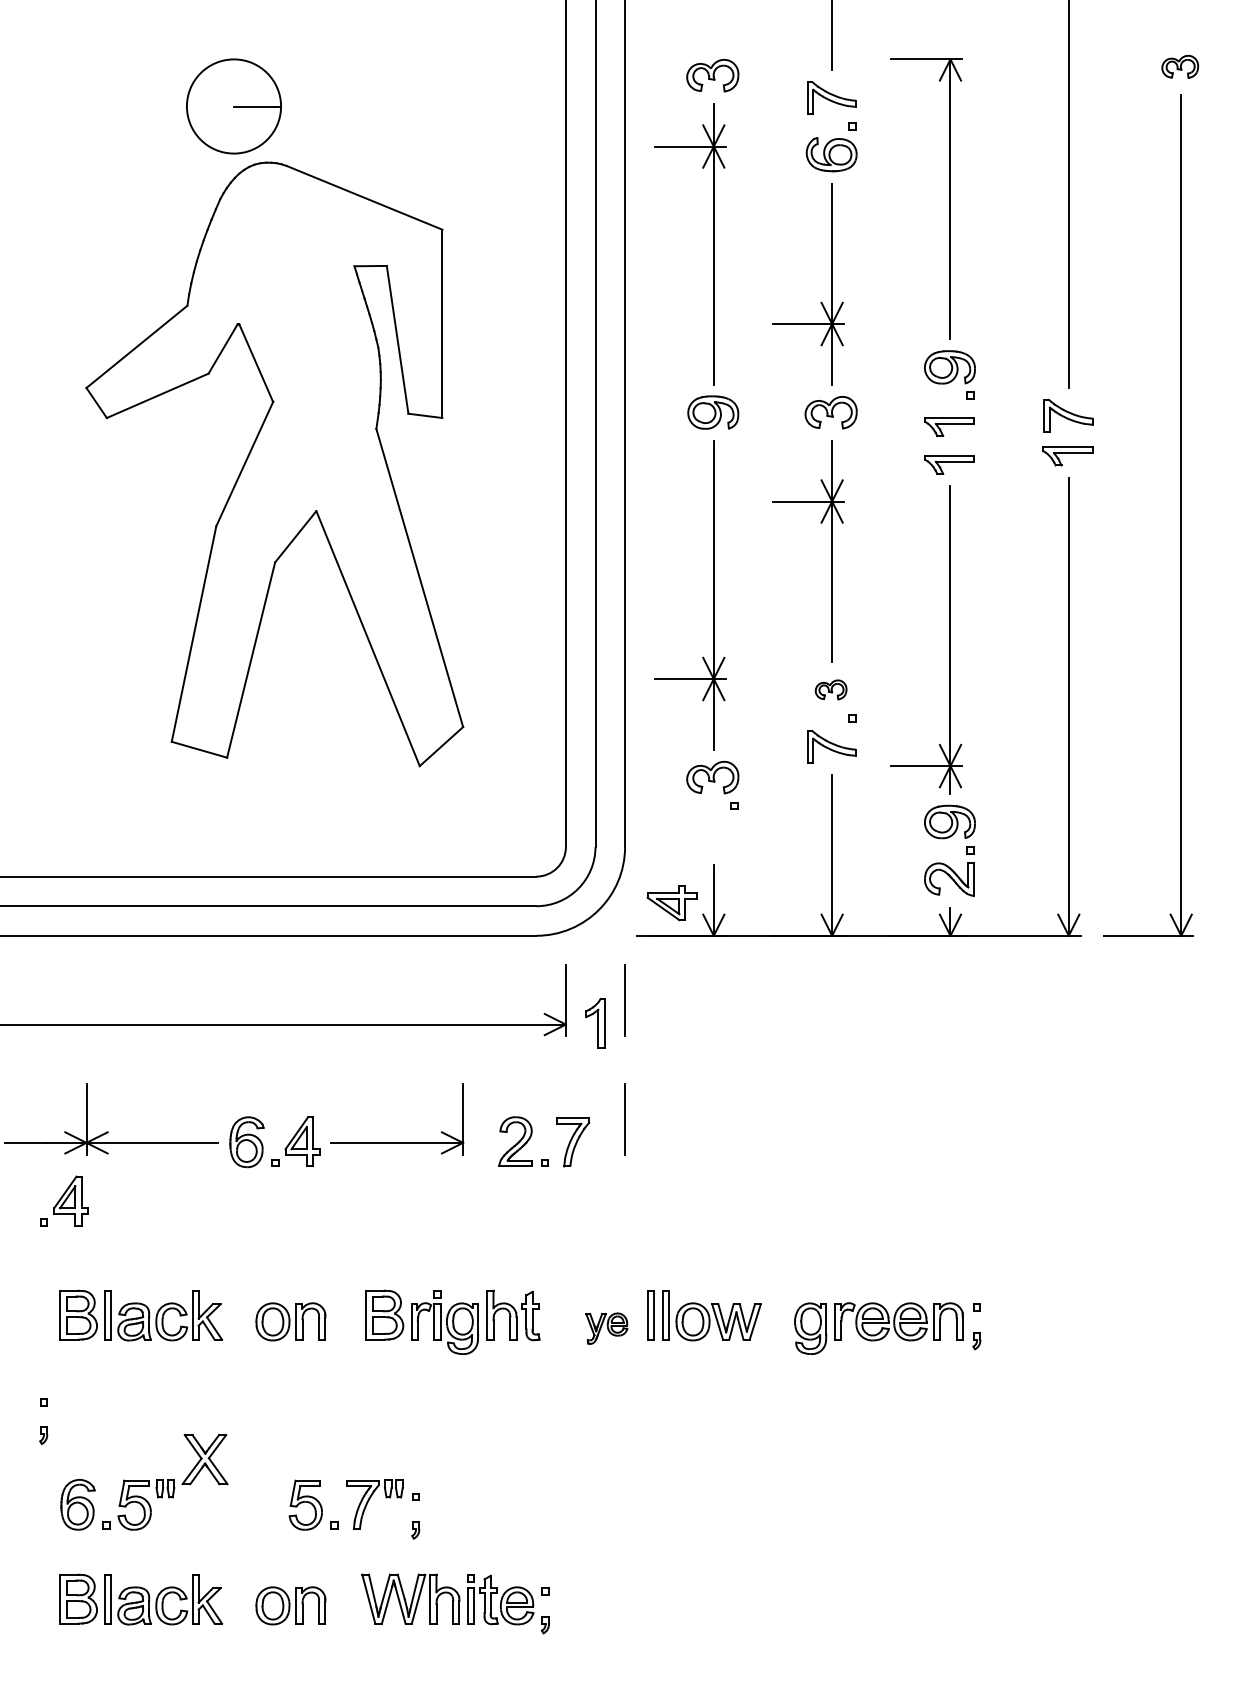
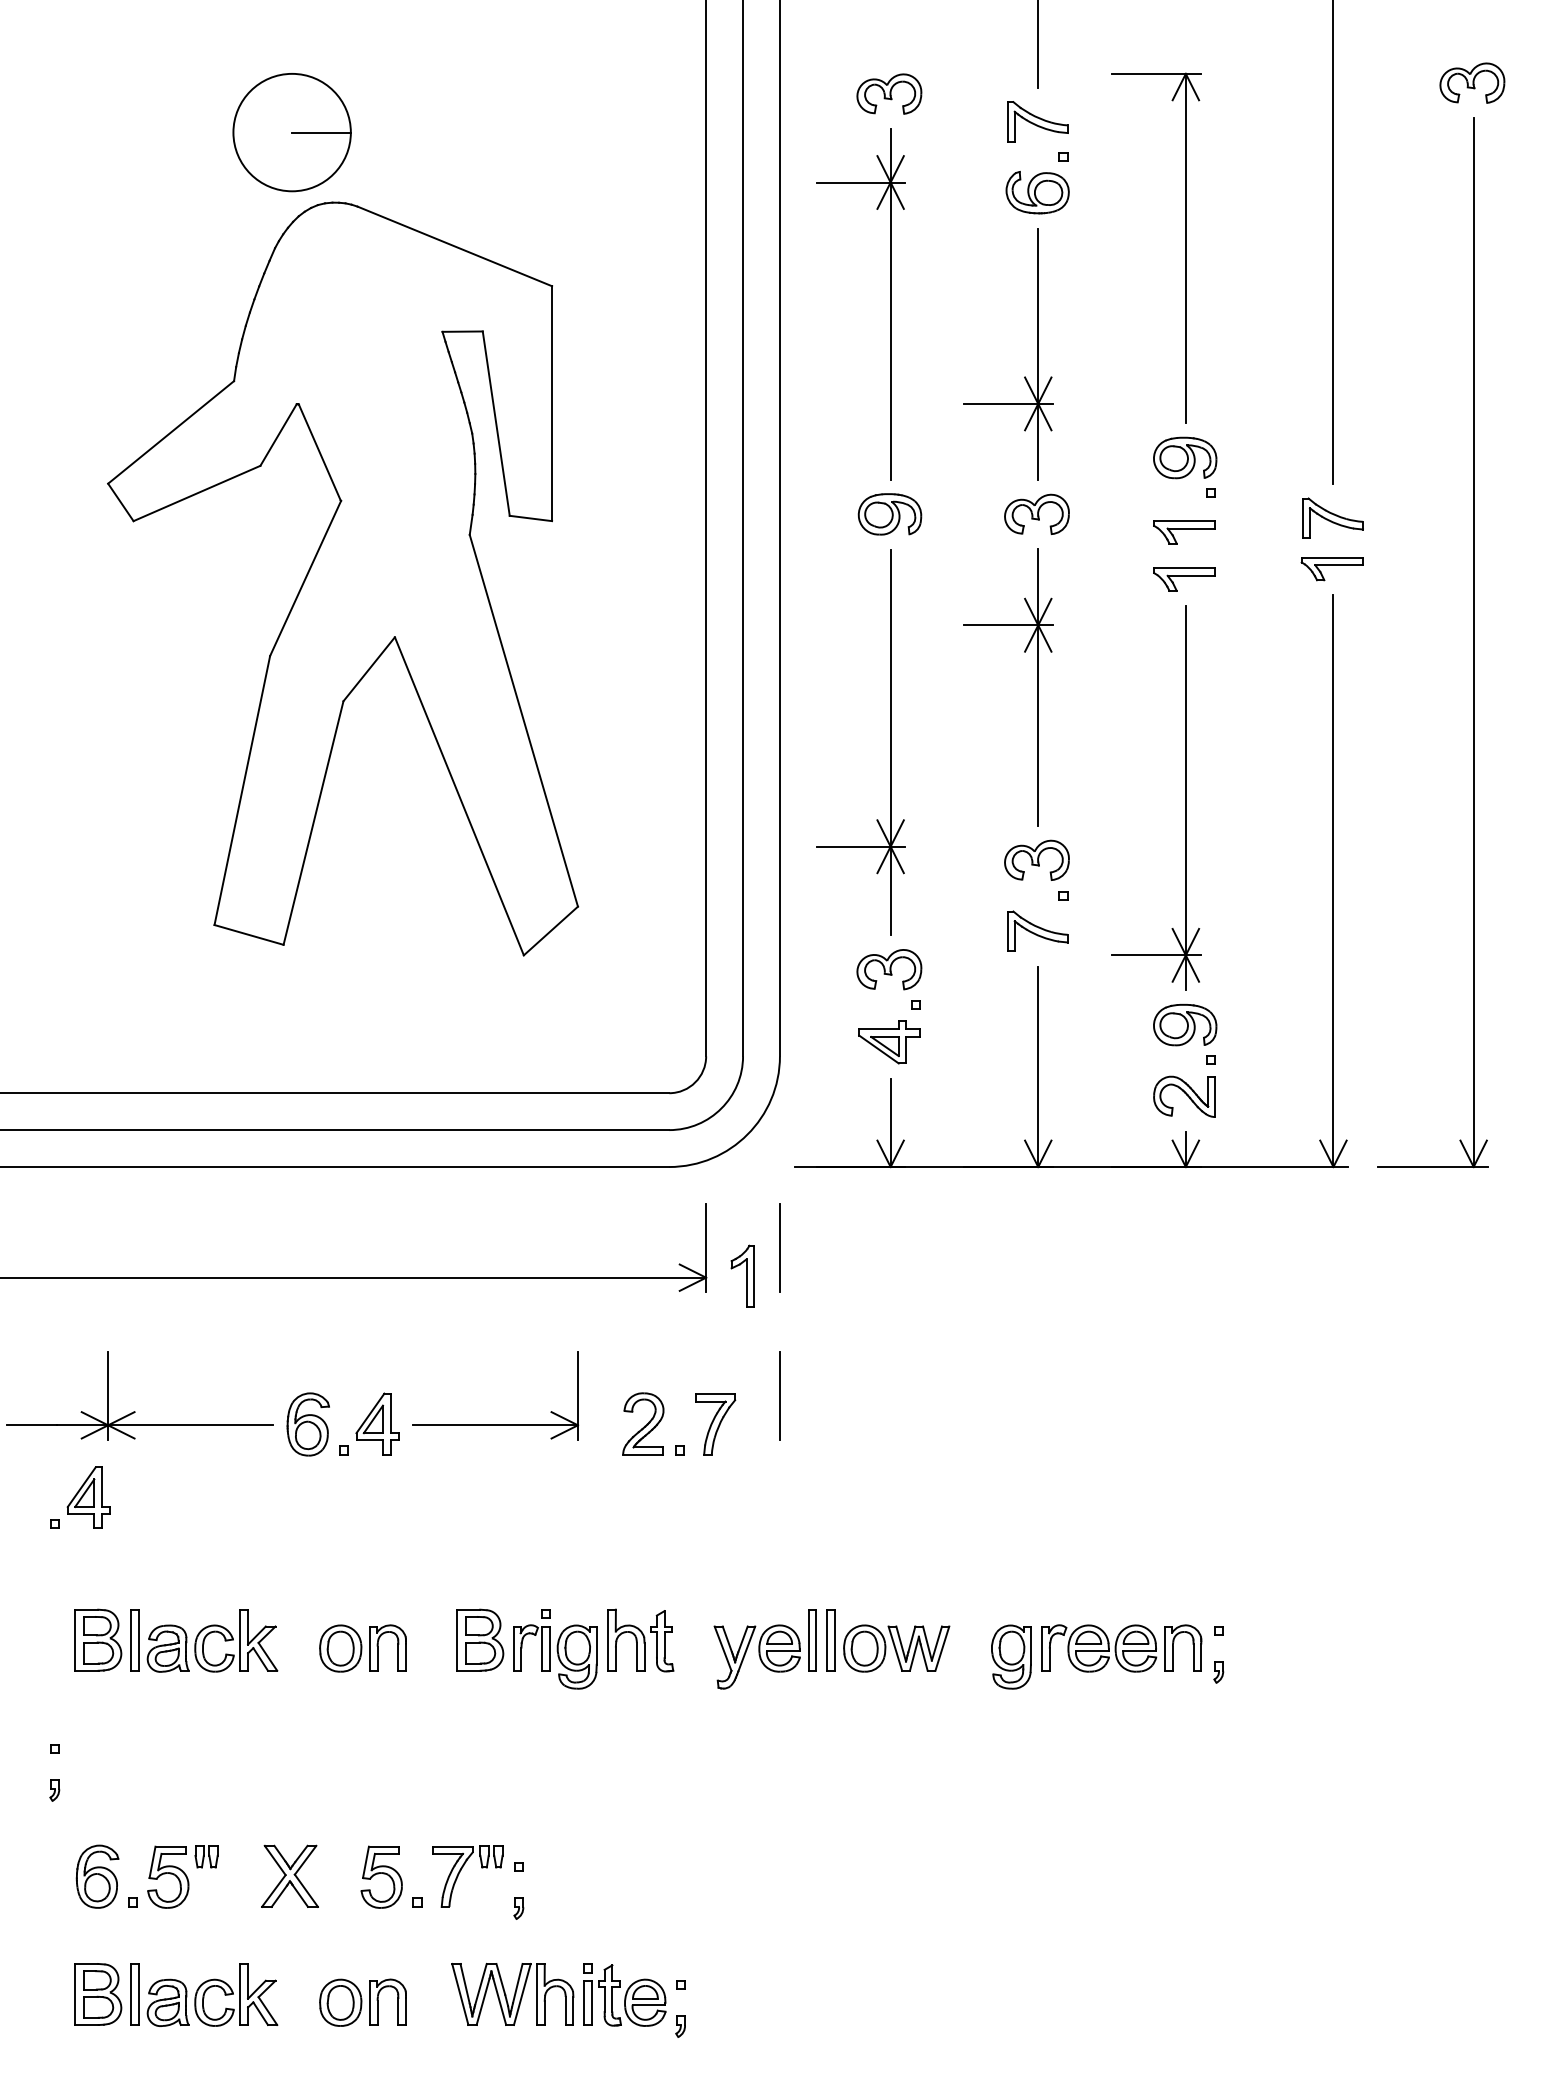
part: (1180, 66) -> (1472, 82), size x1.43
part: (830, 689) -> (1036, 859), size x1.67
part: (672, 903) -> (889, 1042), moved
part: (606, 1328) -> (756, 1656), size x1.67
part: (204, 1458) -> (289, 1875), moved

